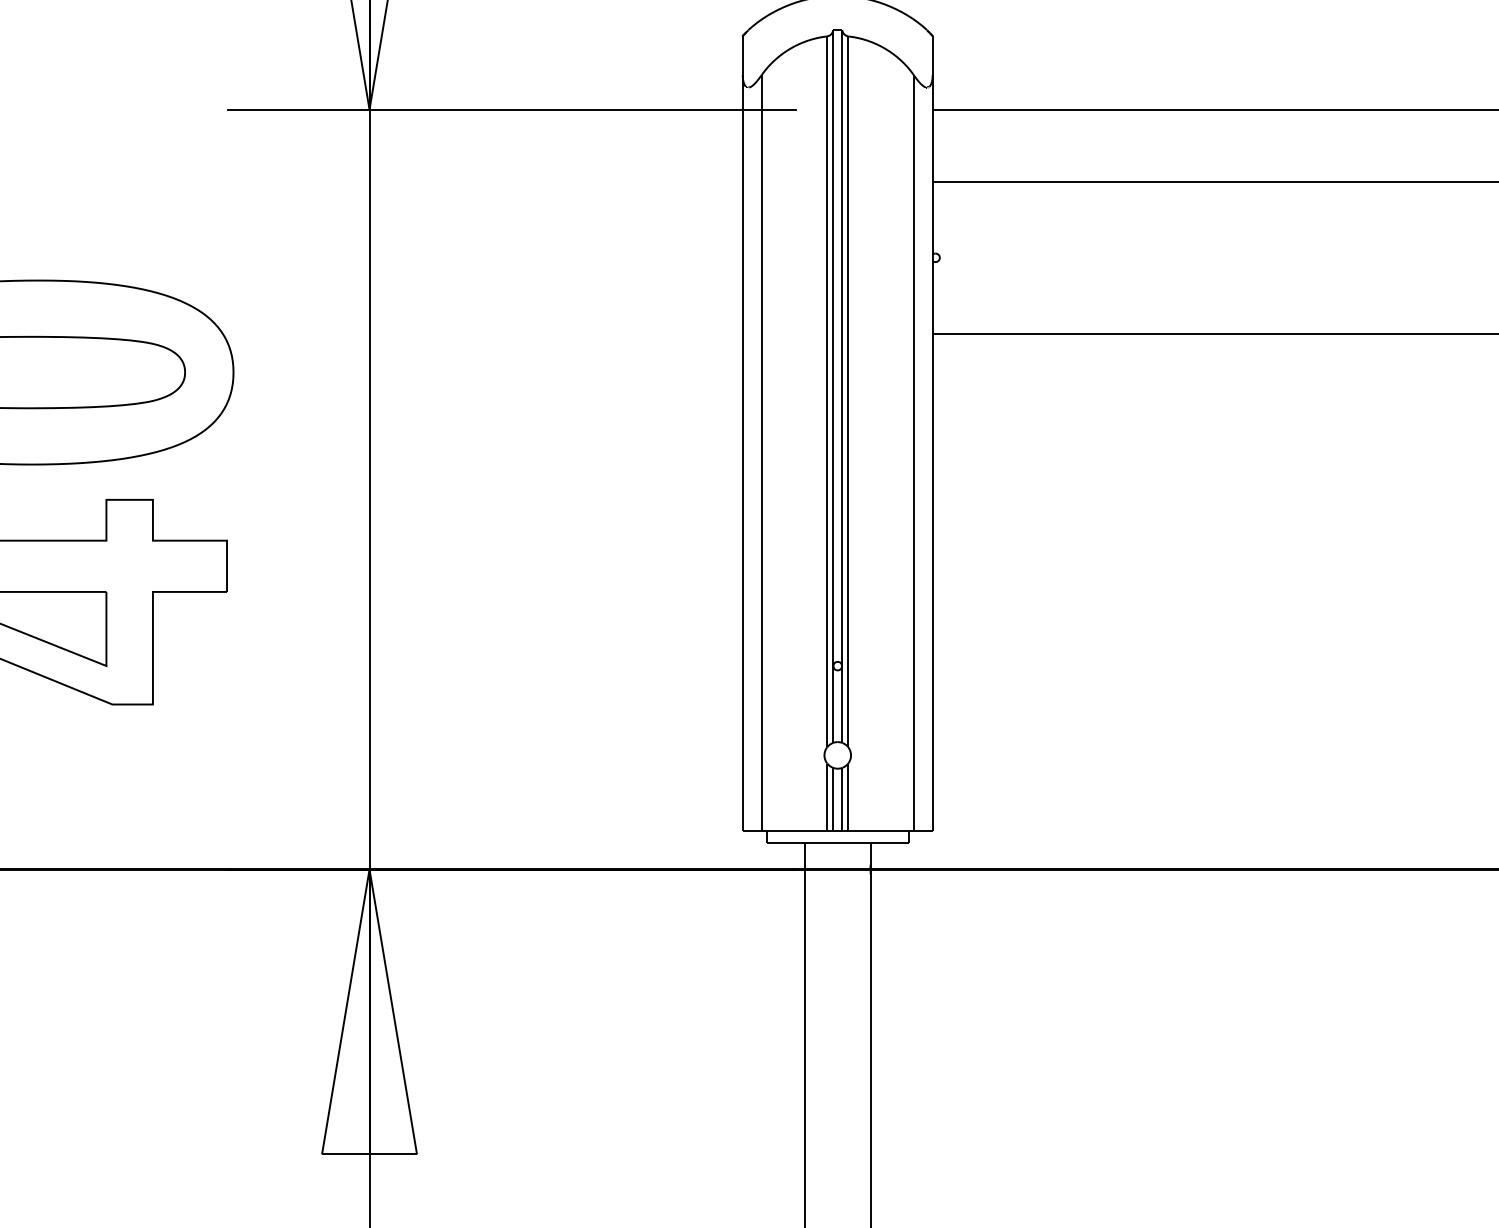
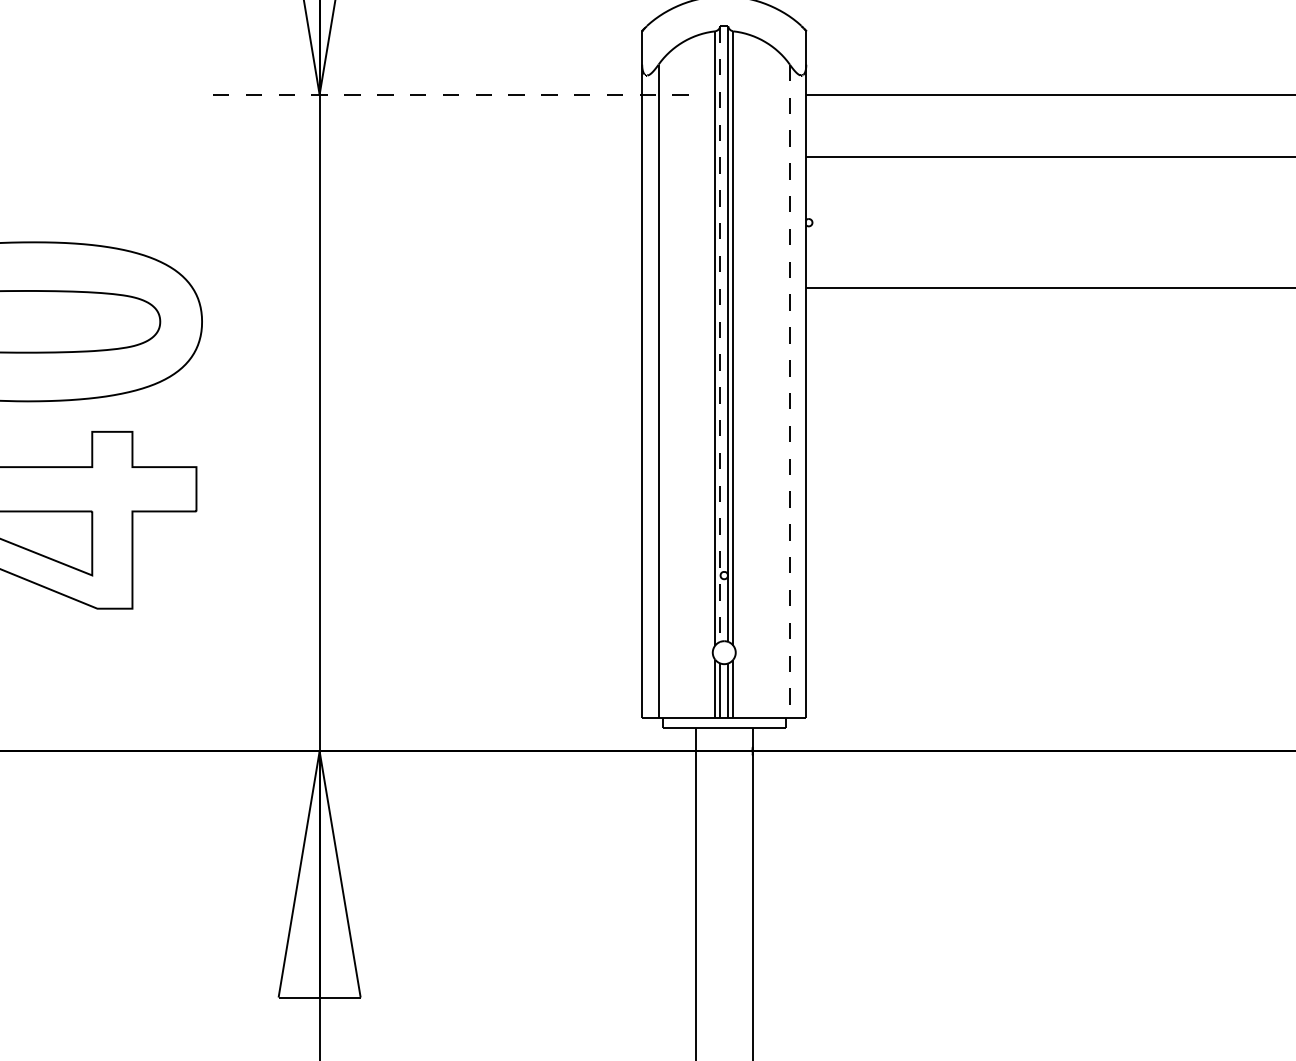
line: (511, 109) -> (442, 94), solid -> dashed
line: (832, 387) -> (719, 334), solid -> dashed
line: (913, 453) -> (789, 391), solid -> dashed

